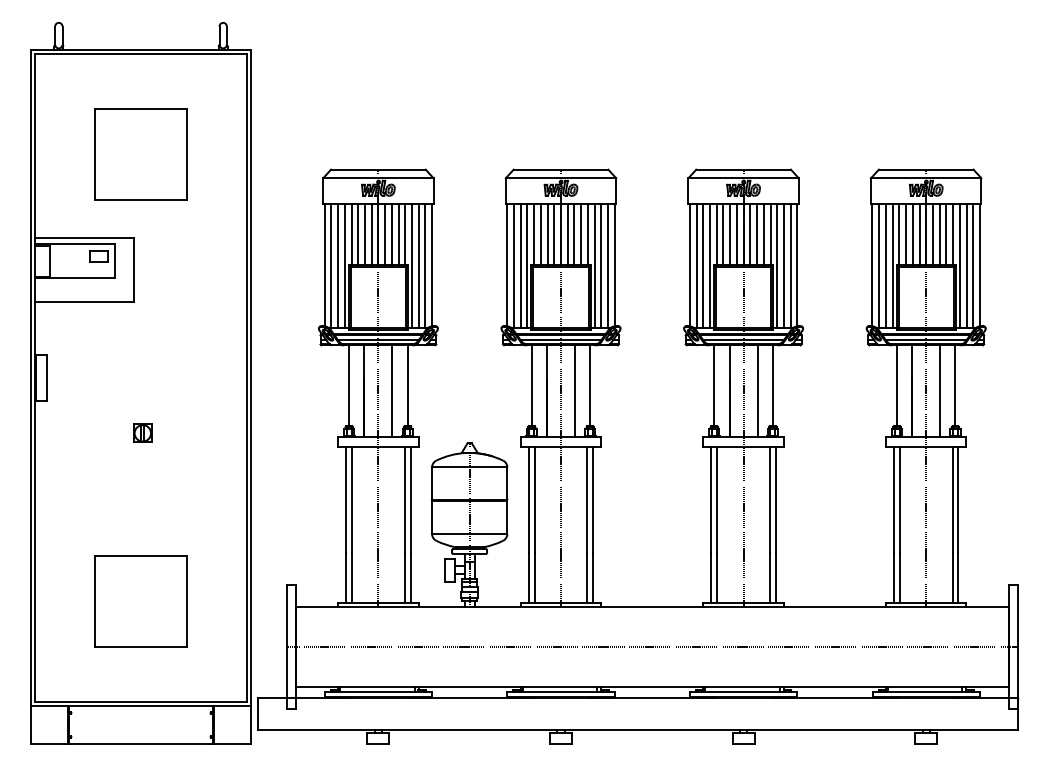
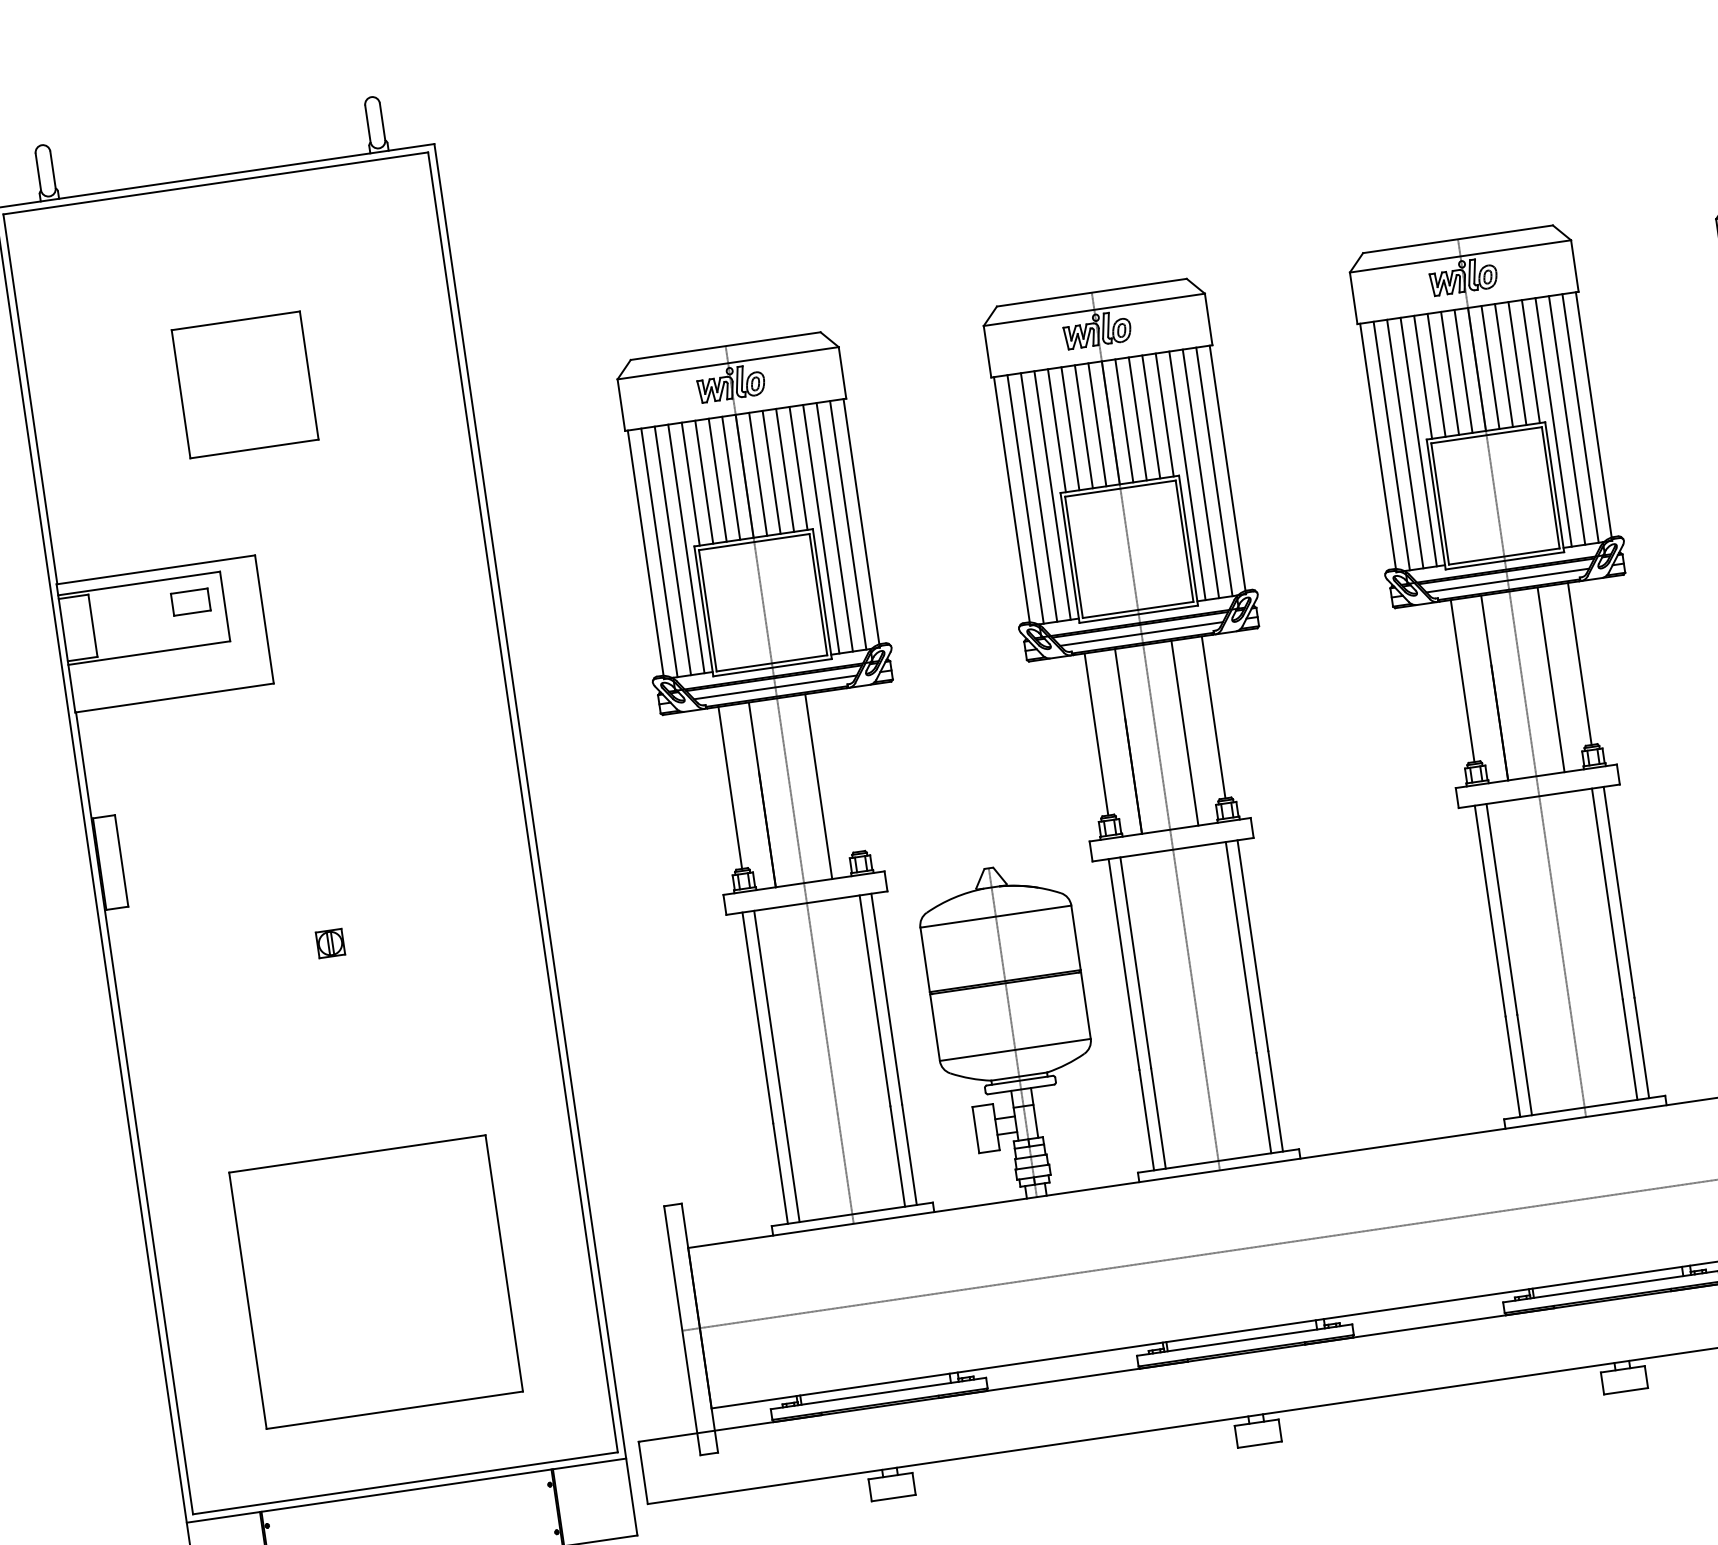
part: (140, 154) -> (244, 385), size x0.7
line: (407, 385) -> (847, 770), removed
part: (142, 432) -> (329, 942), size x0.7
part: (140, 601) -> (374, 1281), size x1.4

